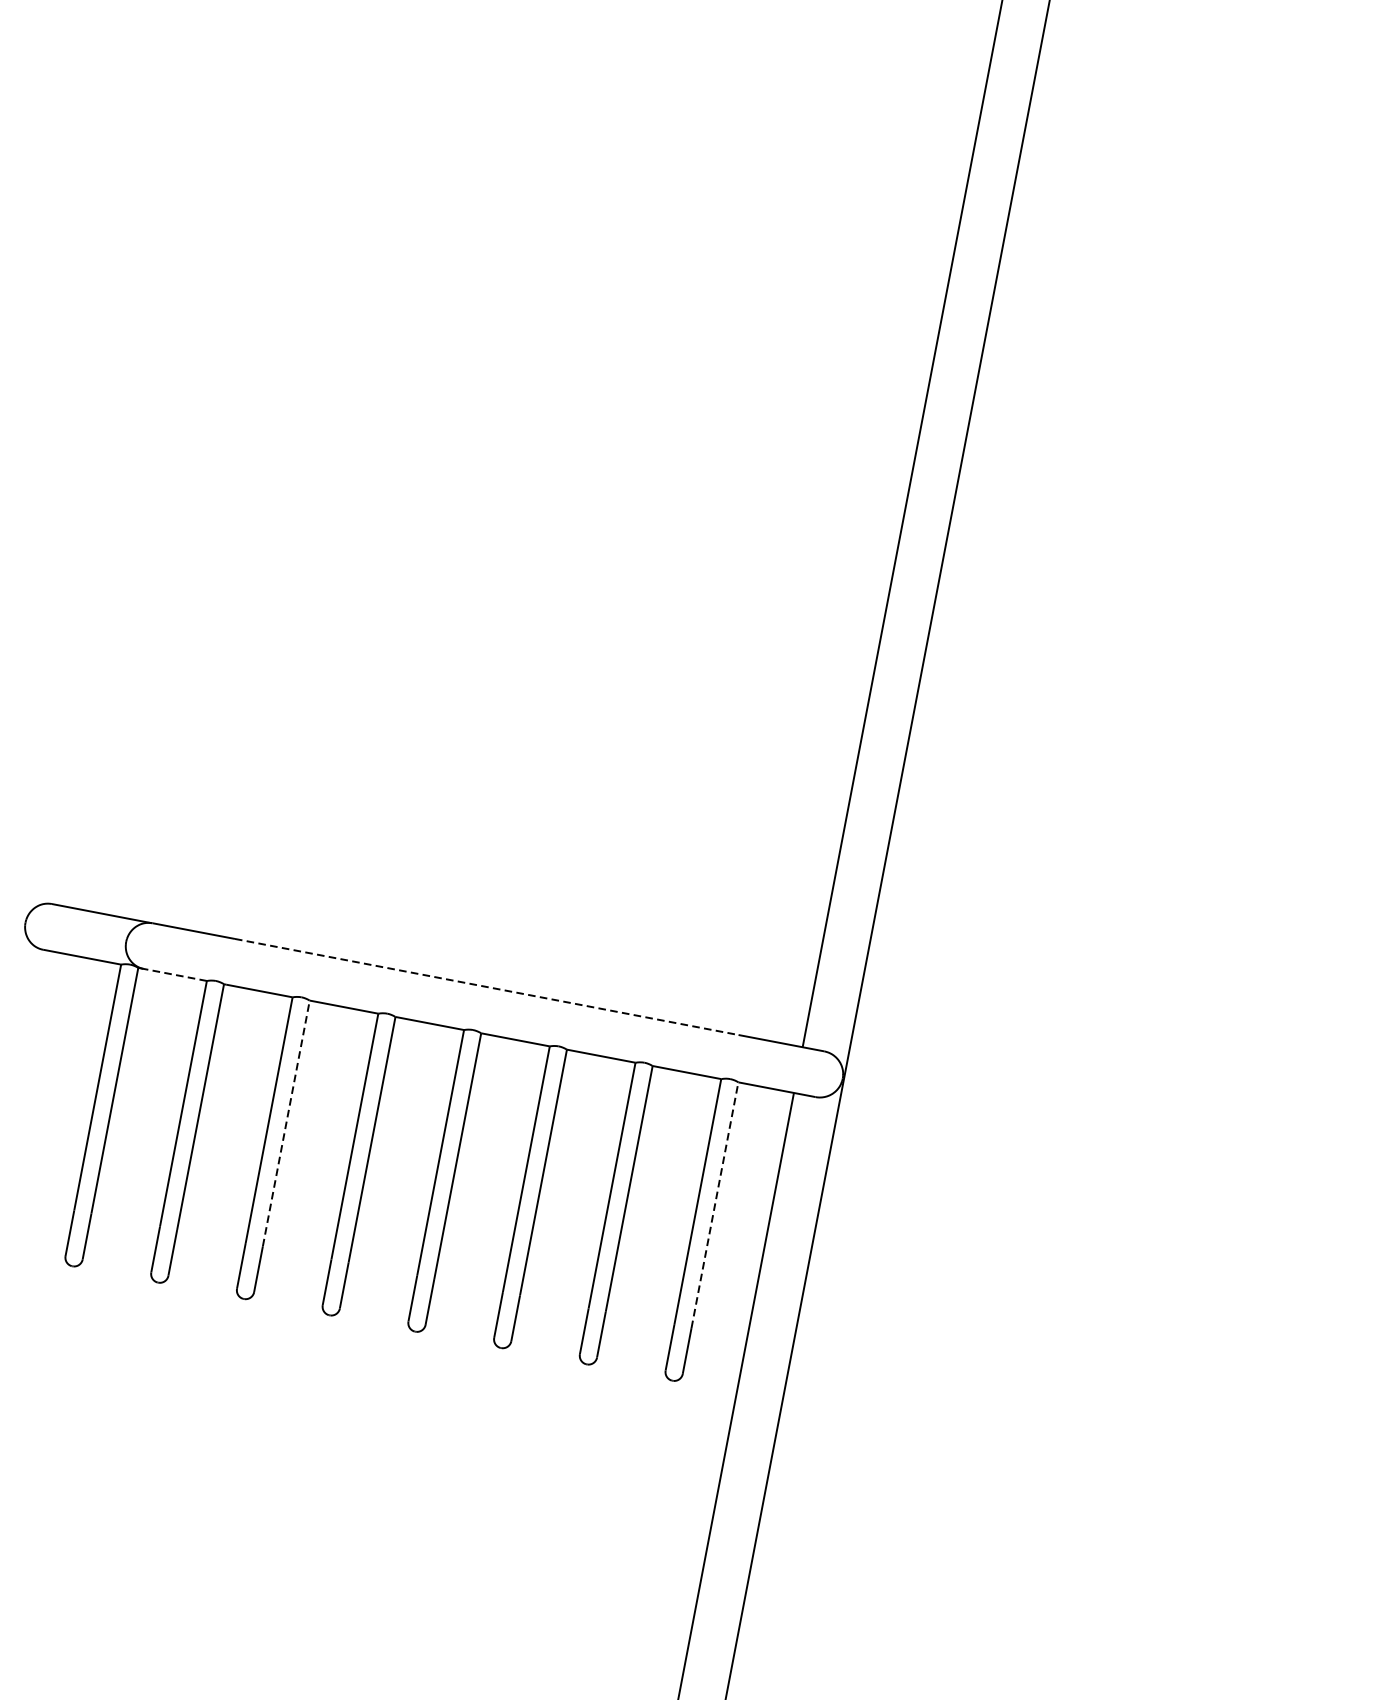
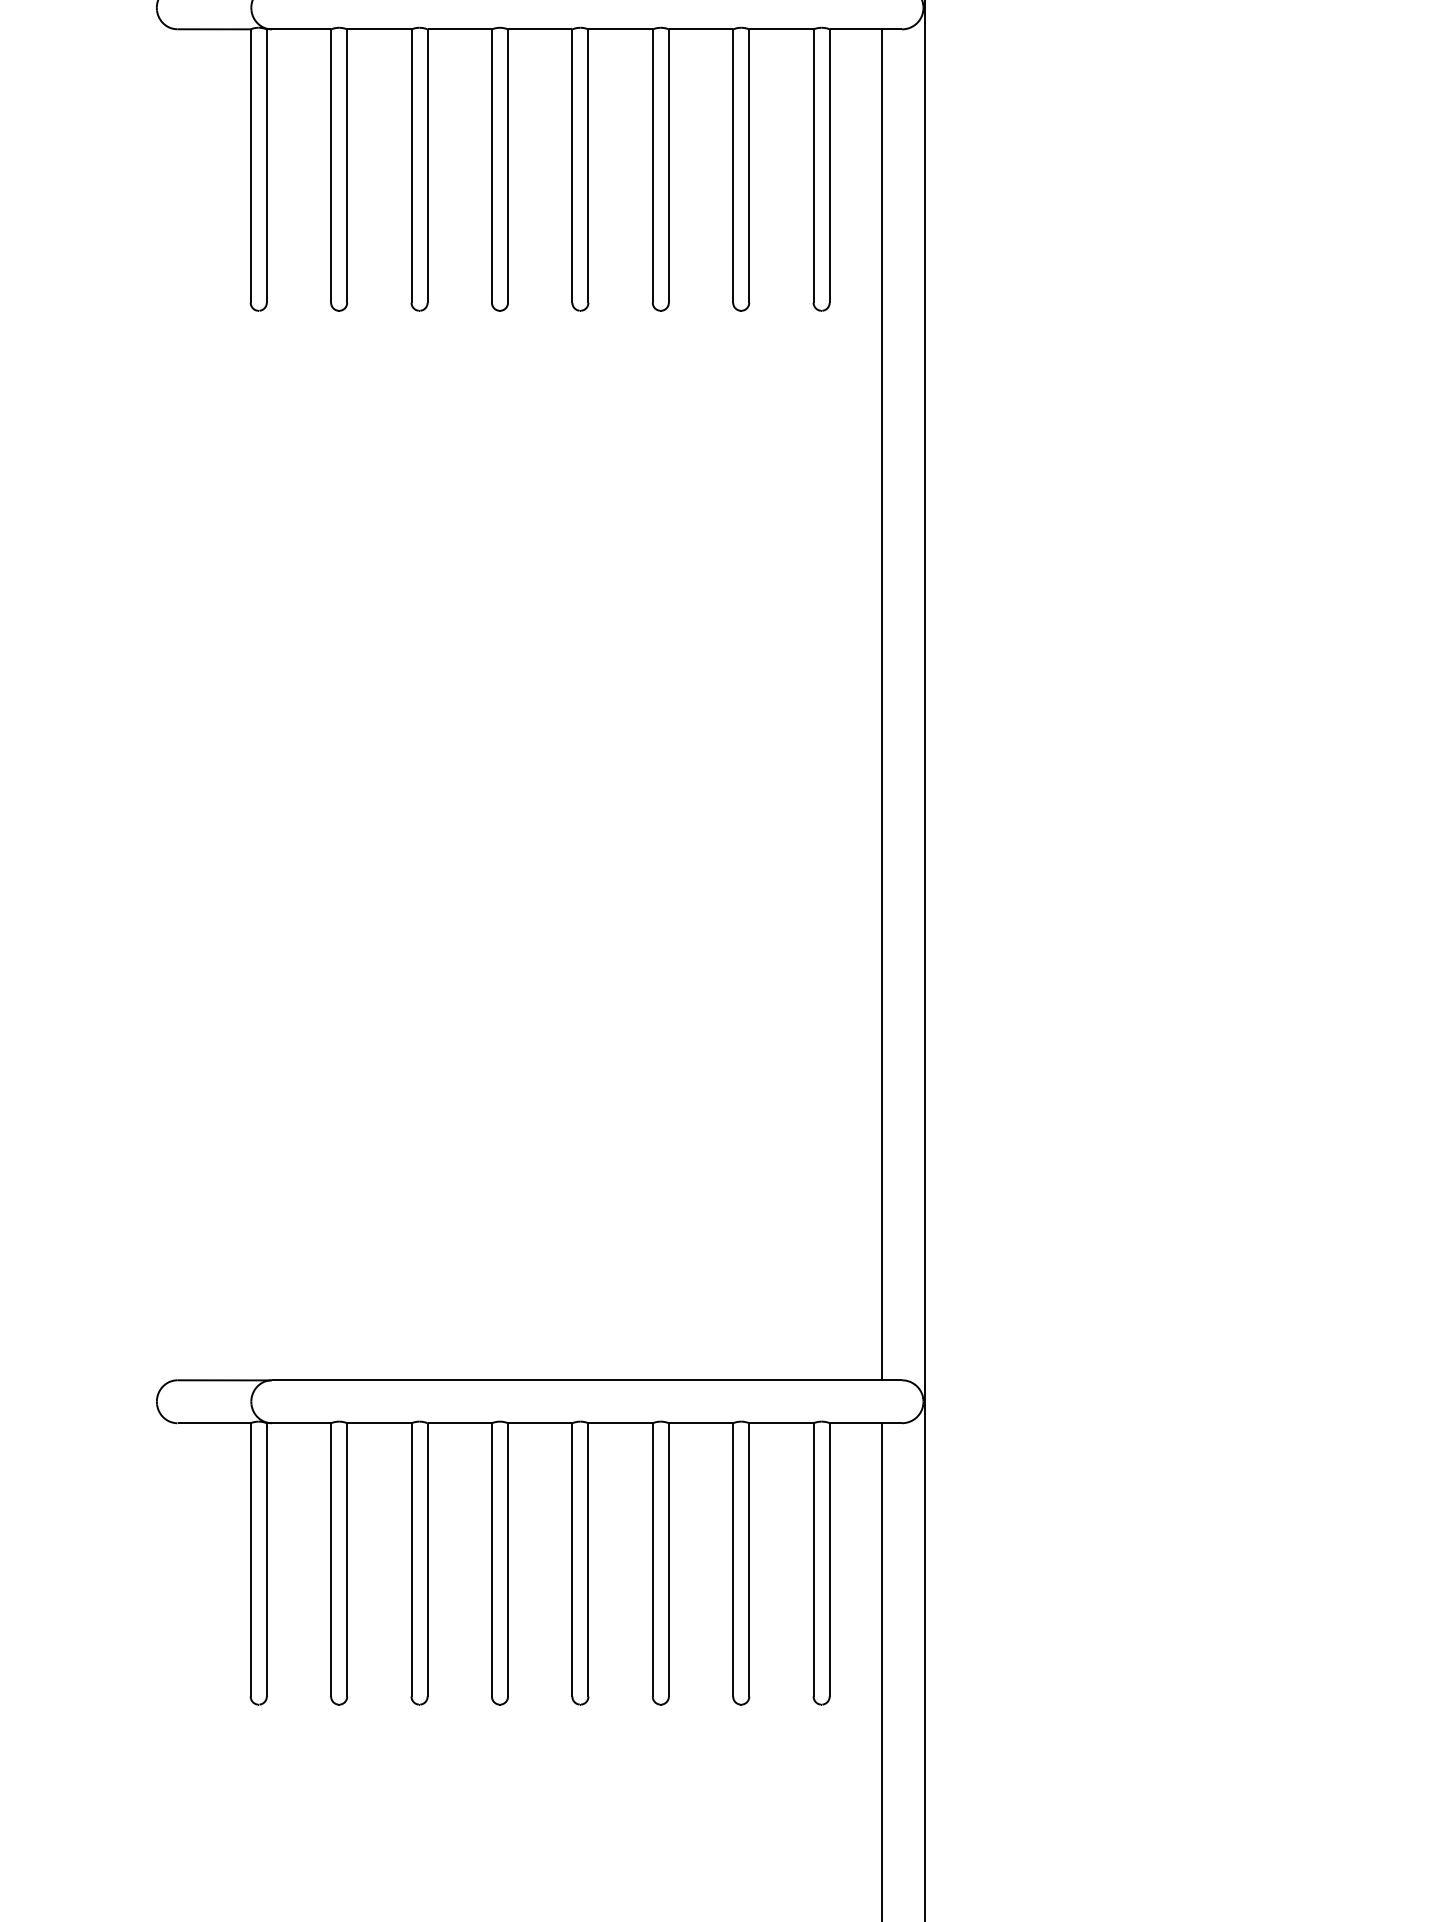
line: (175, 975) -> (301, 1423), dashed -> solid
line: (486, 987) -> (585, 1380), dashed -> solid
line: (286, 1122) -> (427, 1537), dashed -> solid
line: (714, 1204) -> (829, 1537), dashed -> solid

